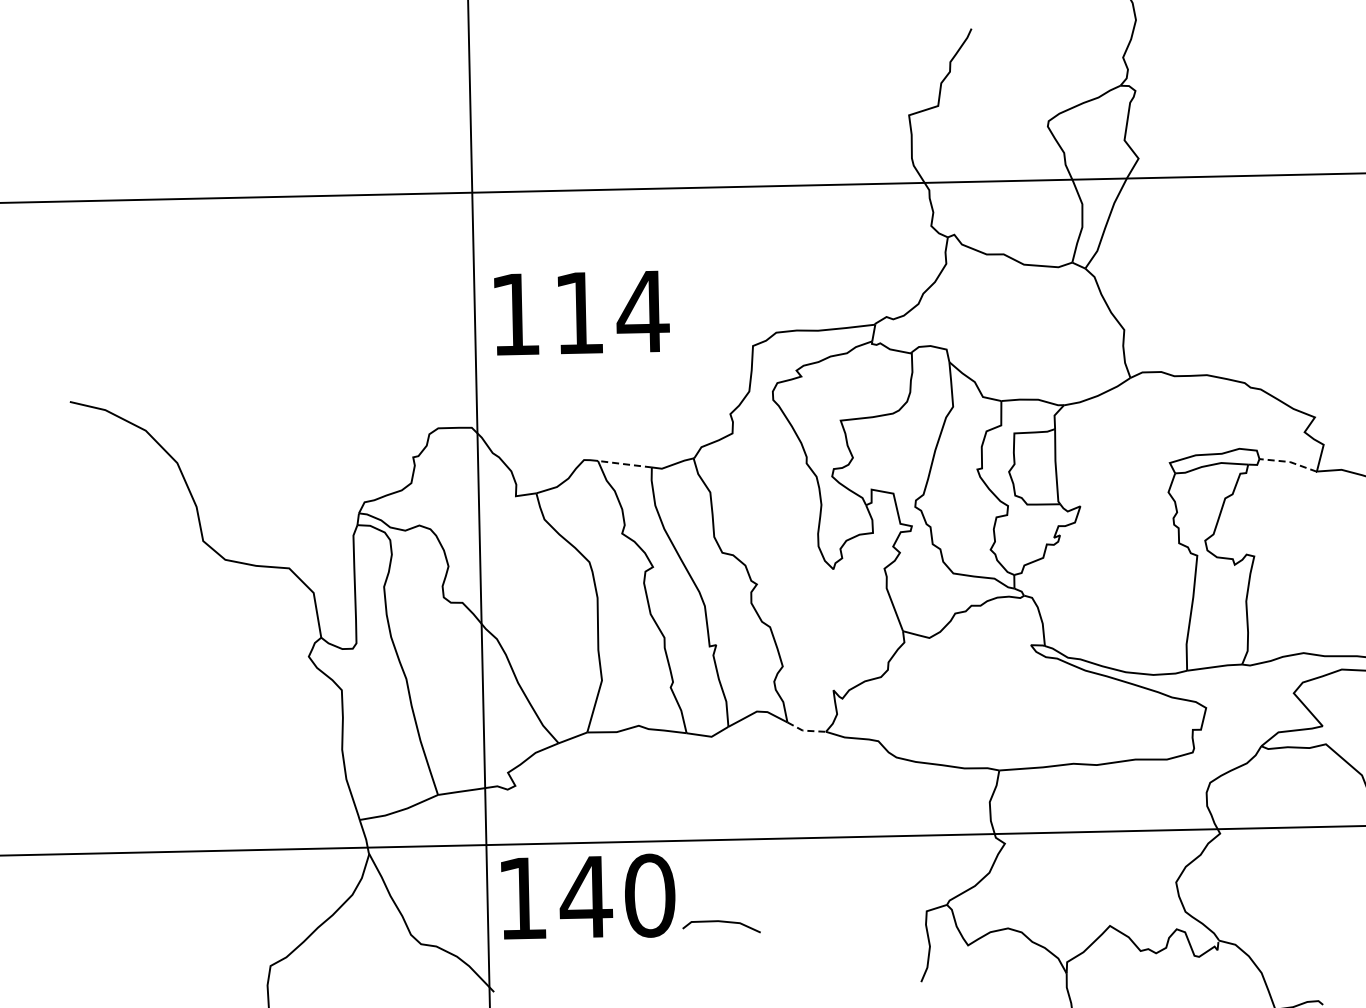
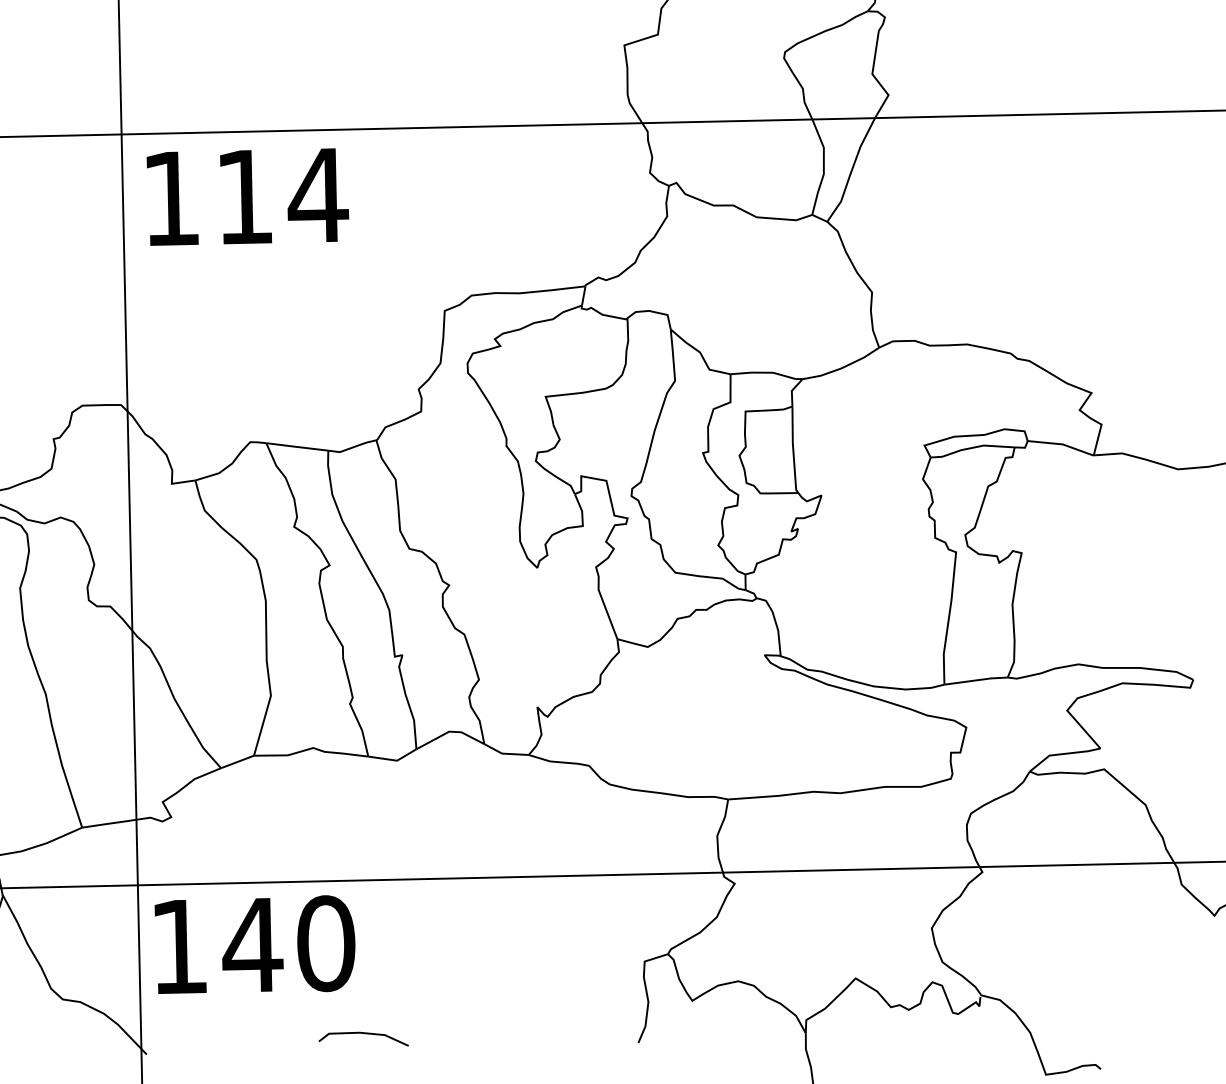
text: (581, 312) -> (247, 196), moved
line: (1290, 462) -> (1063, 444), dashed -> solid
line: (624, 464) -> (296, 447), dashed -> solid
line: (805, 730) -> (505, 753), dashed -> solid
line: (721, 922) -> (363, 1034), moved

